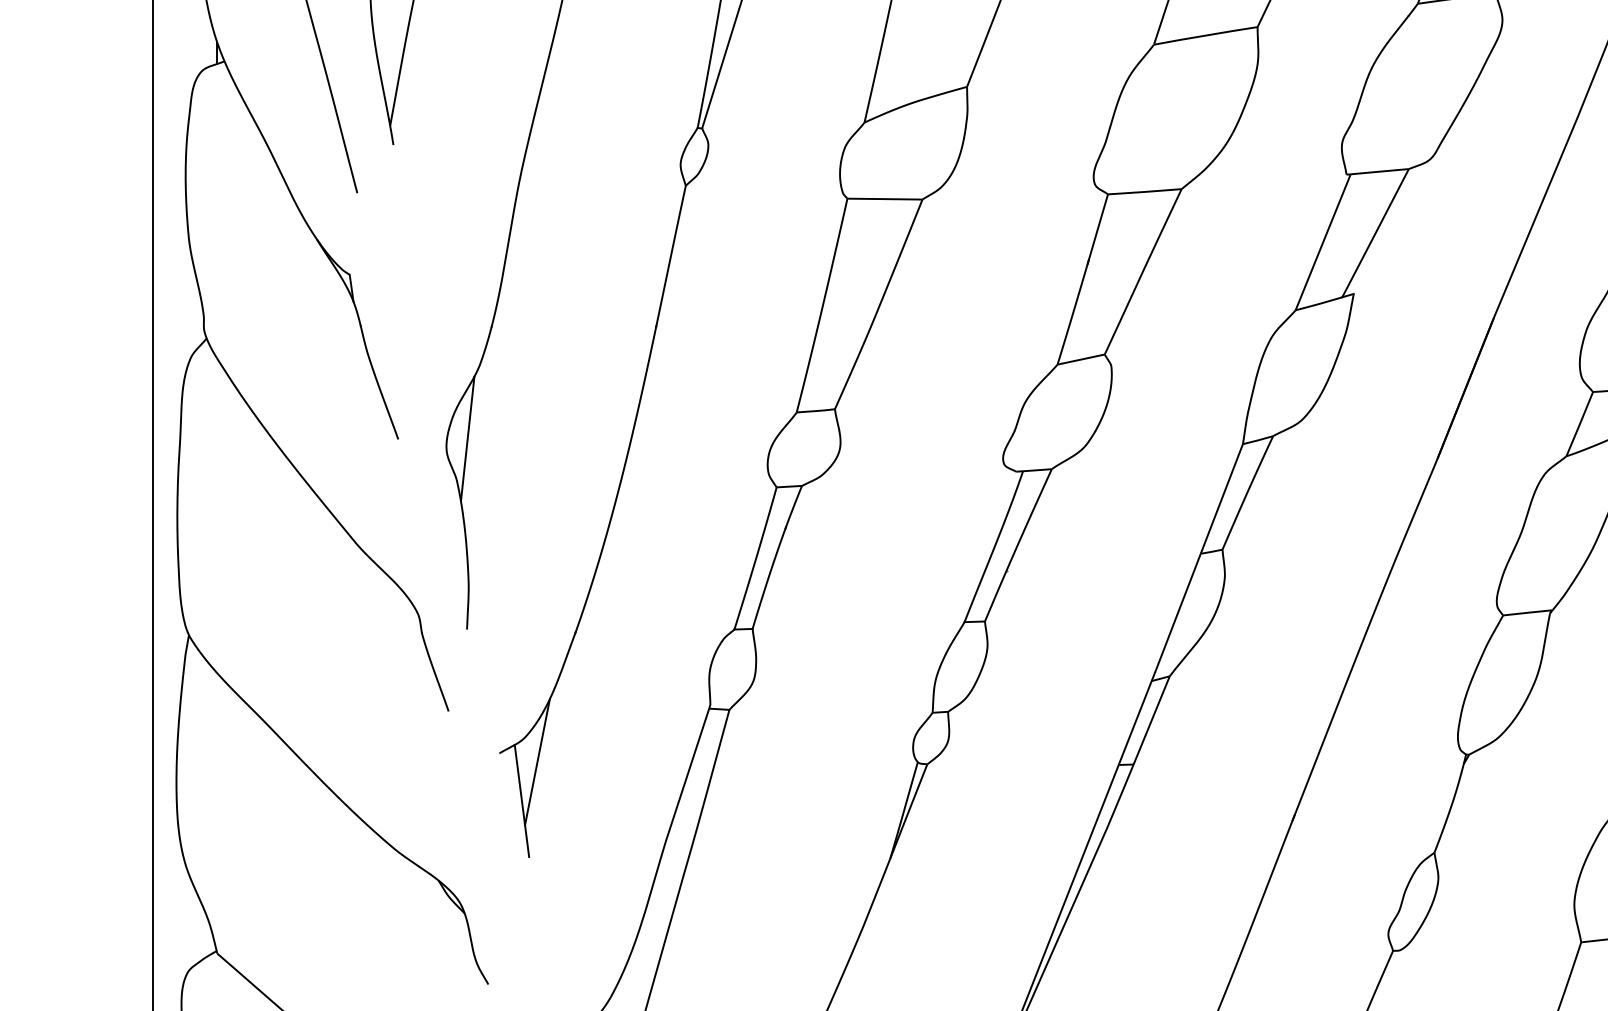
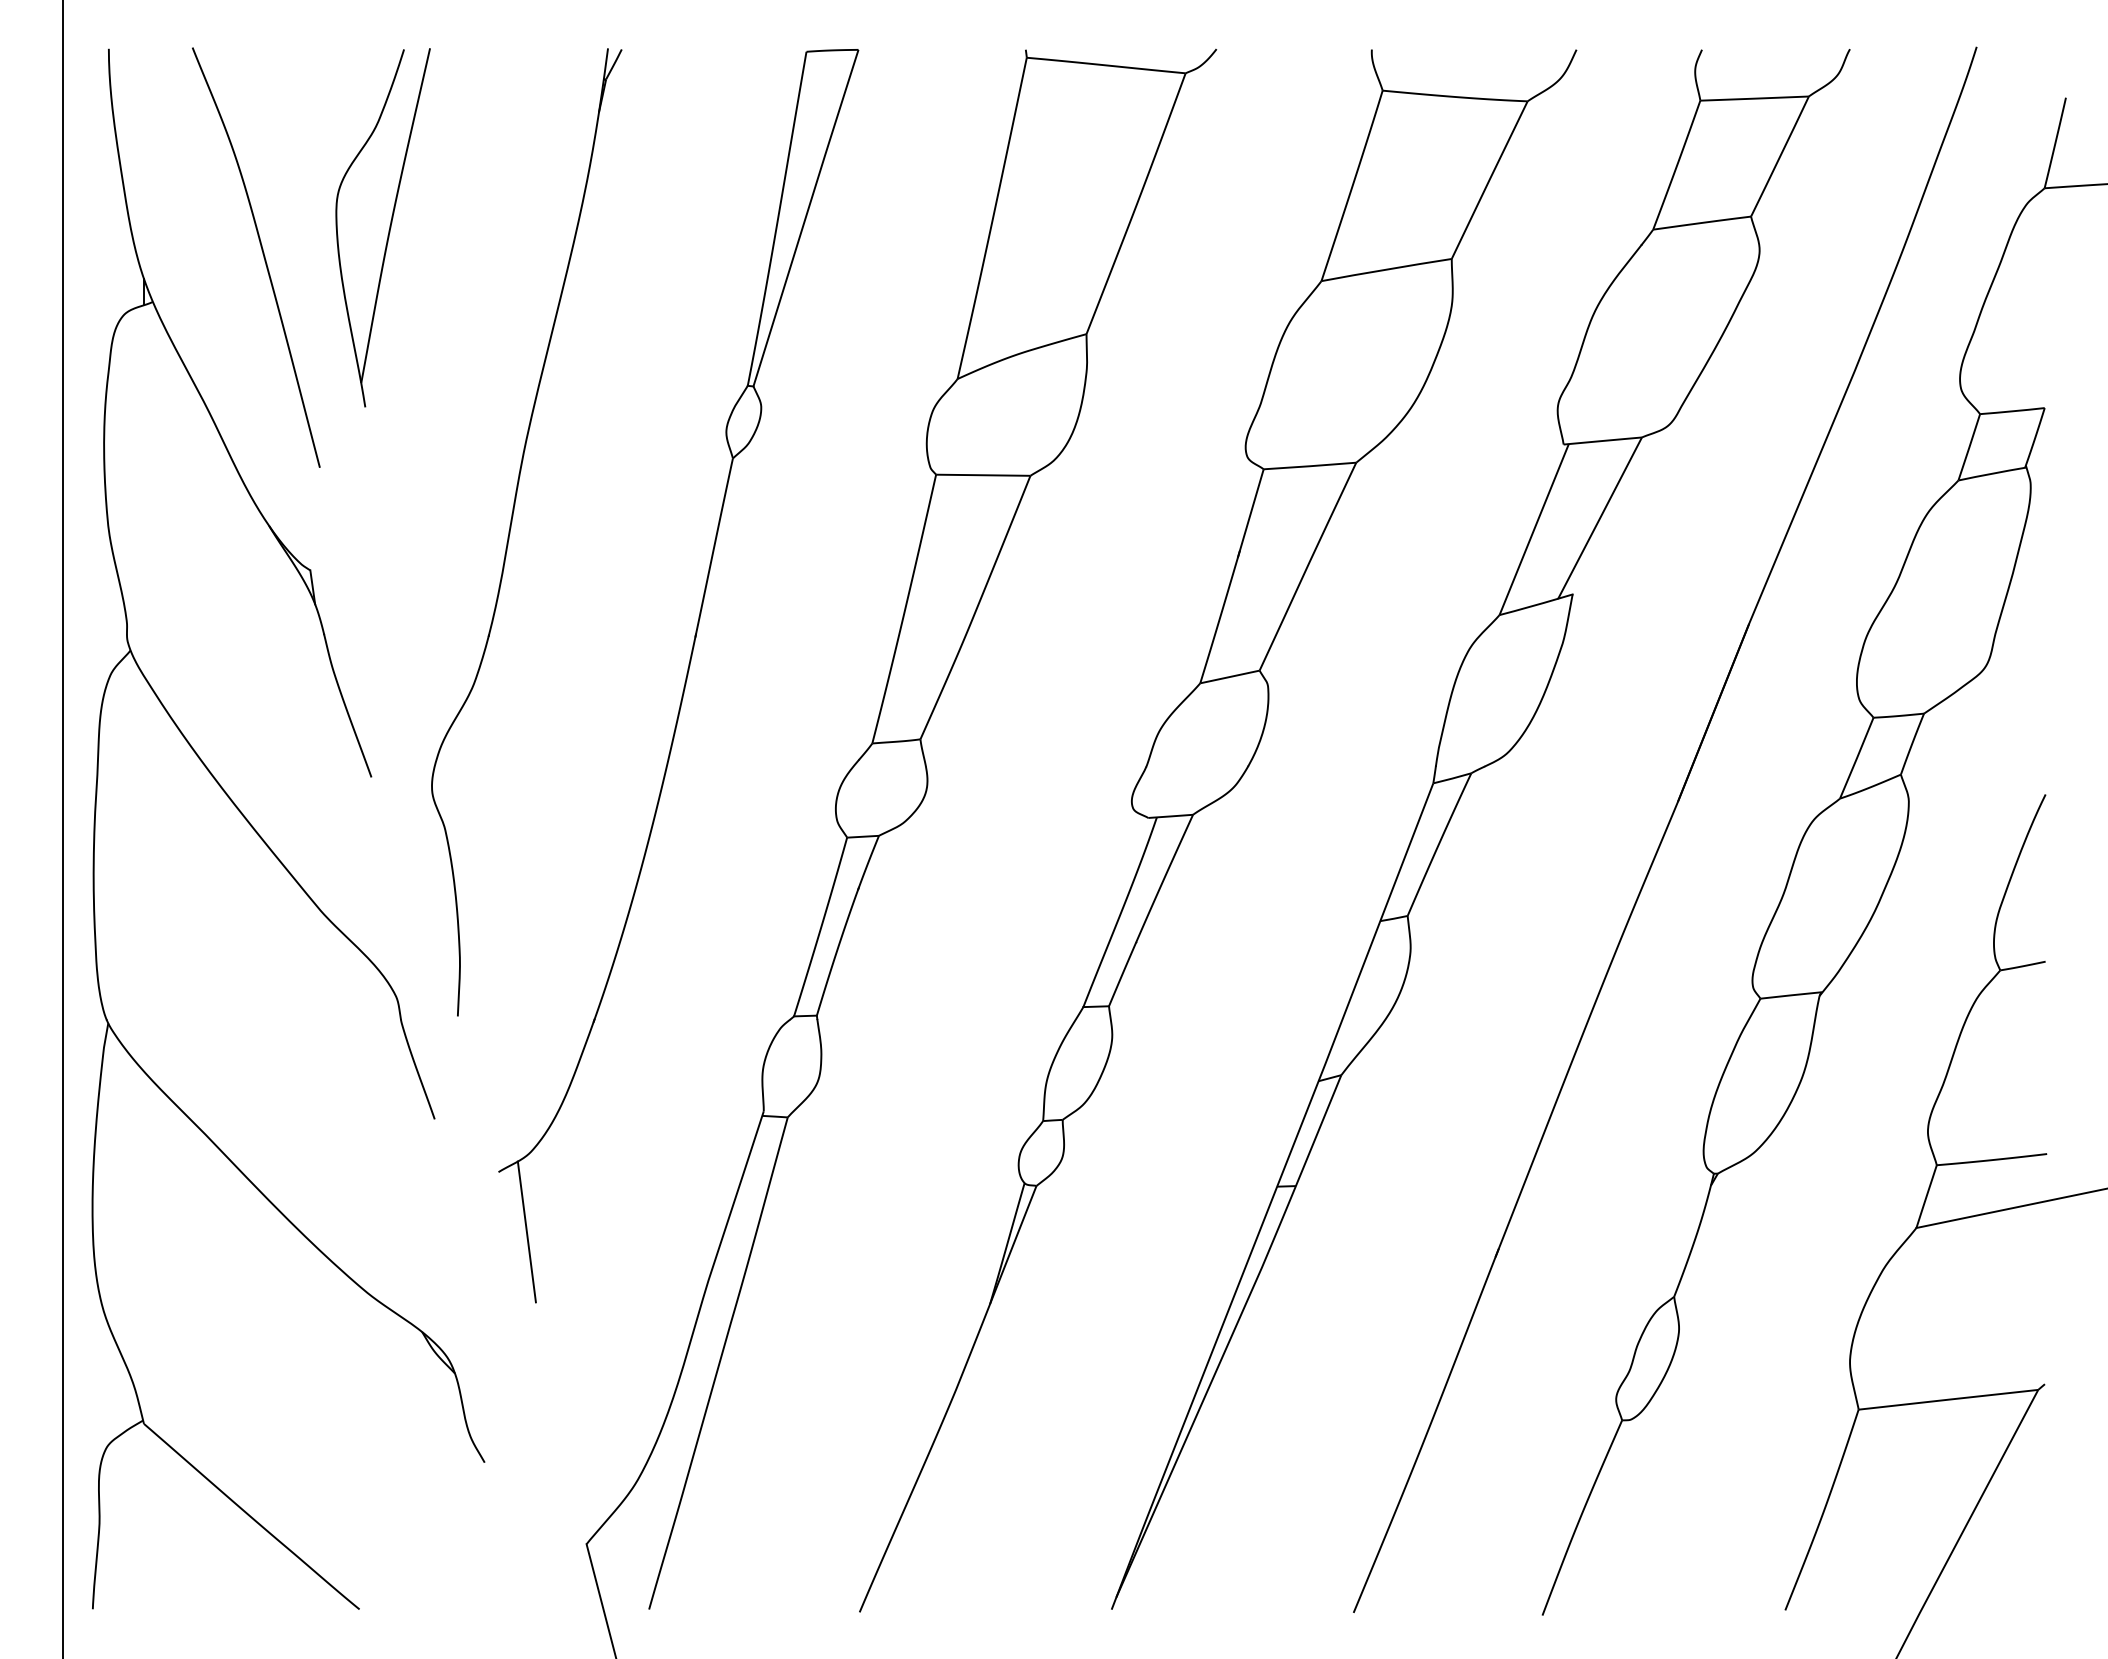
line: (467, 438) -> (458, 776), removed
line: (537, 761) -> (546, 1182), removed

